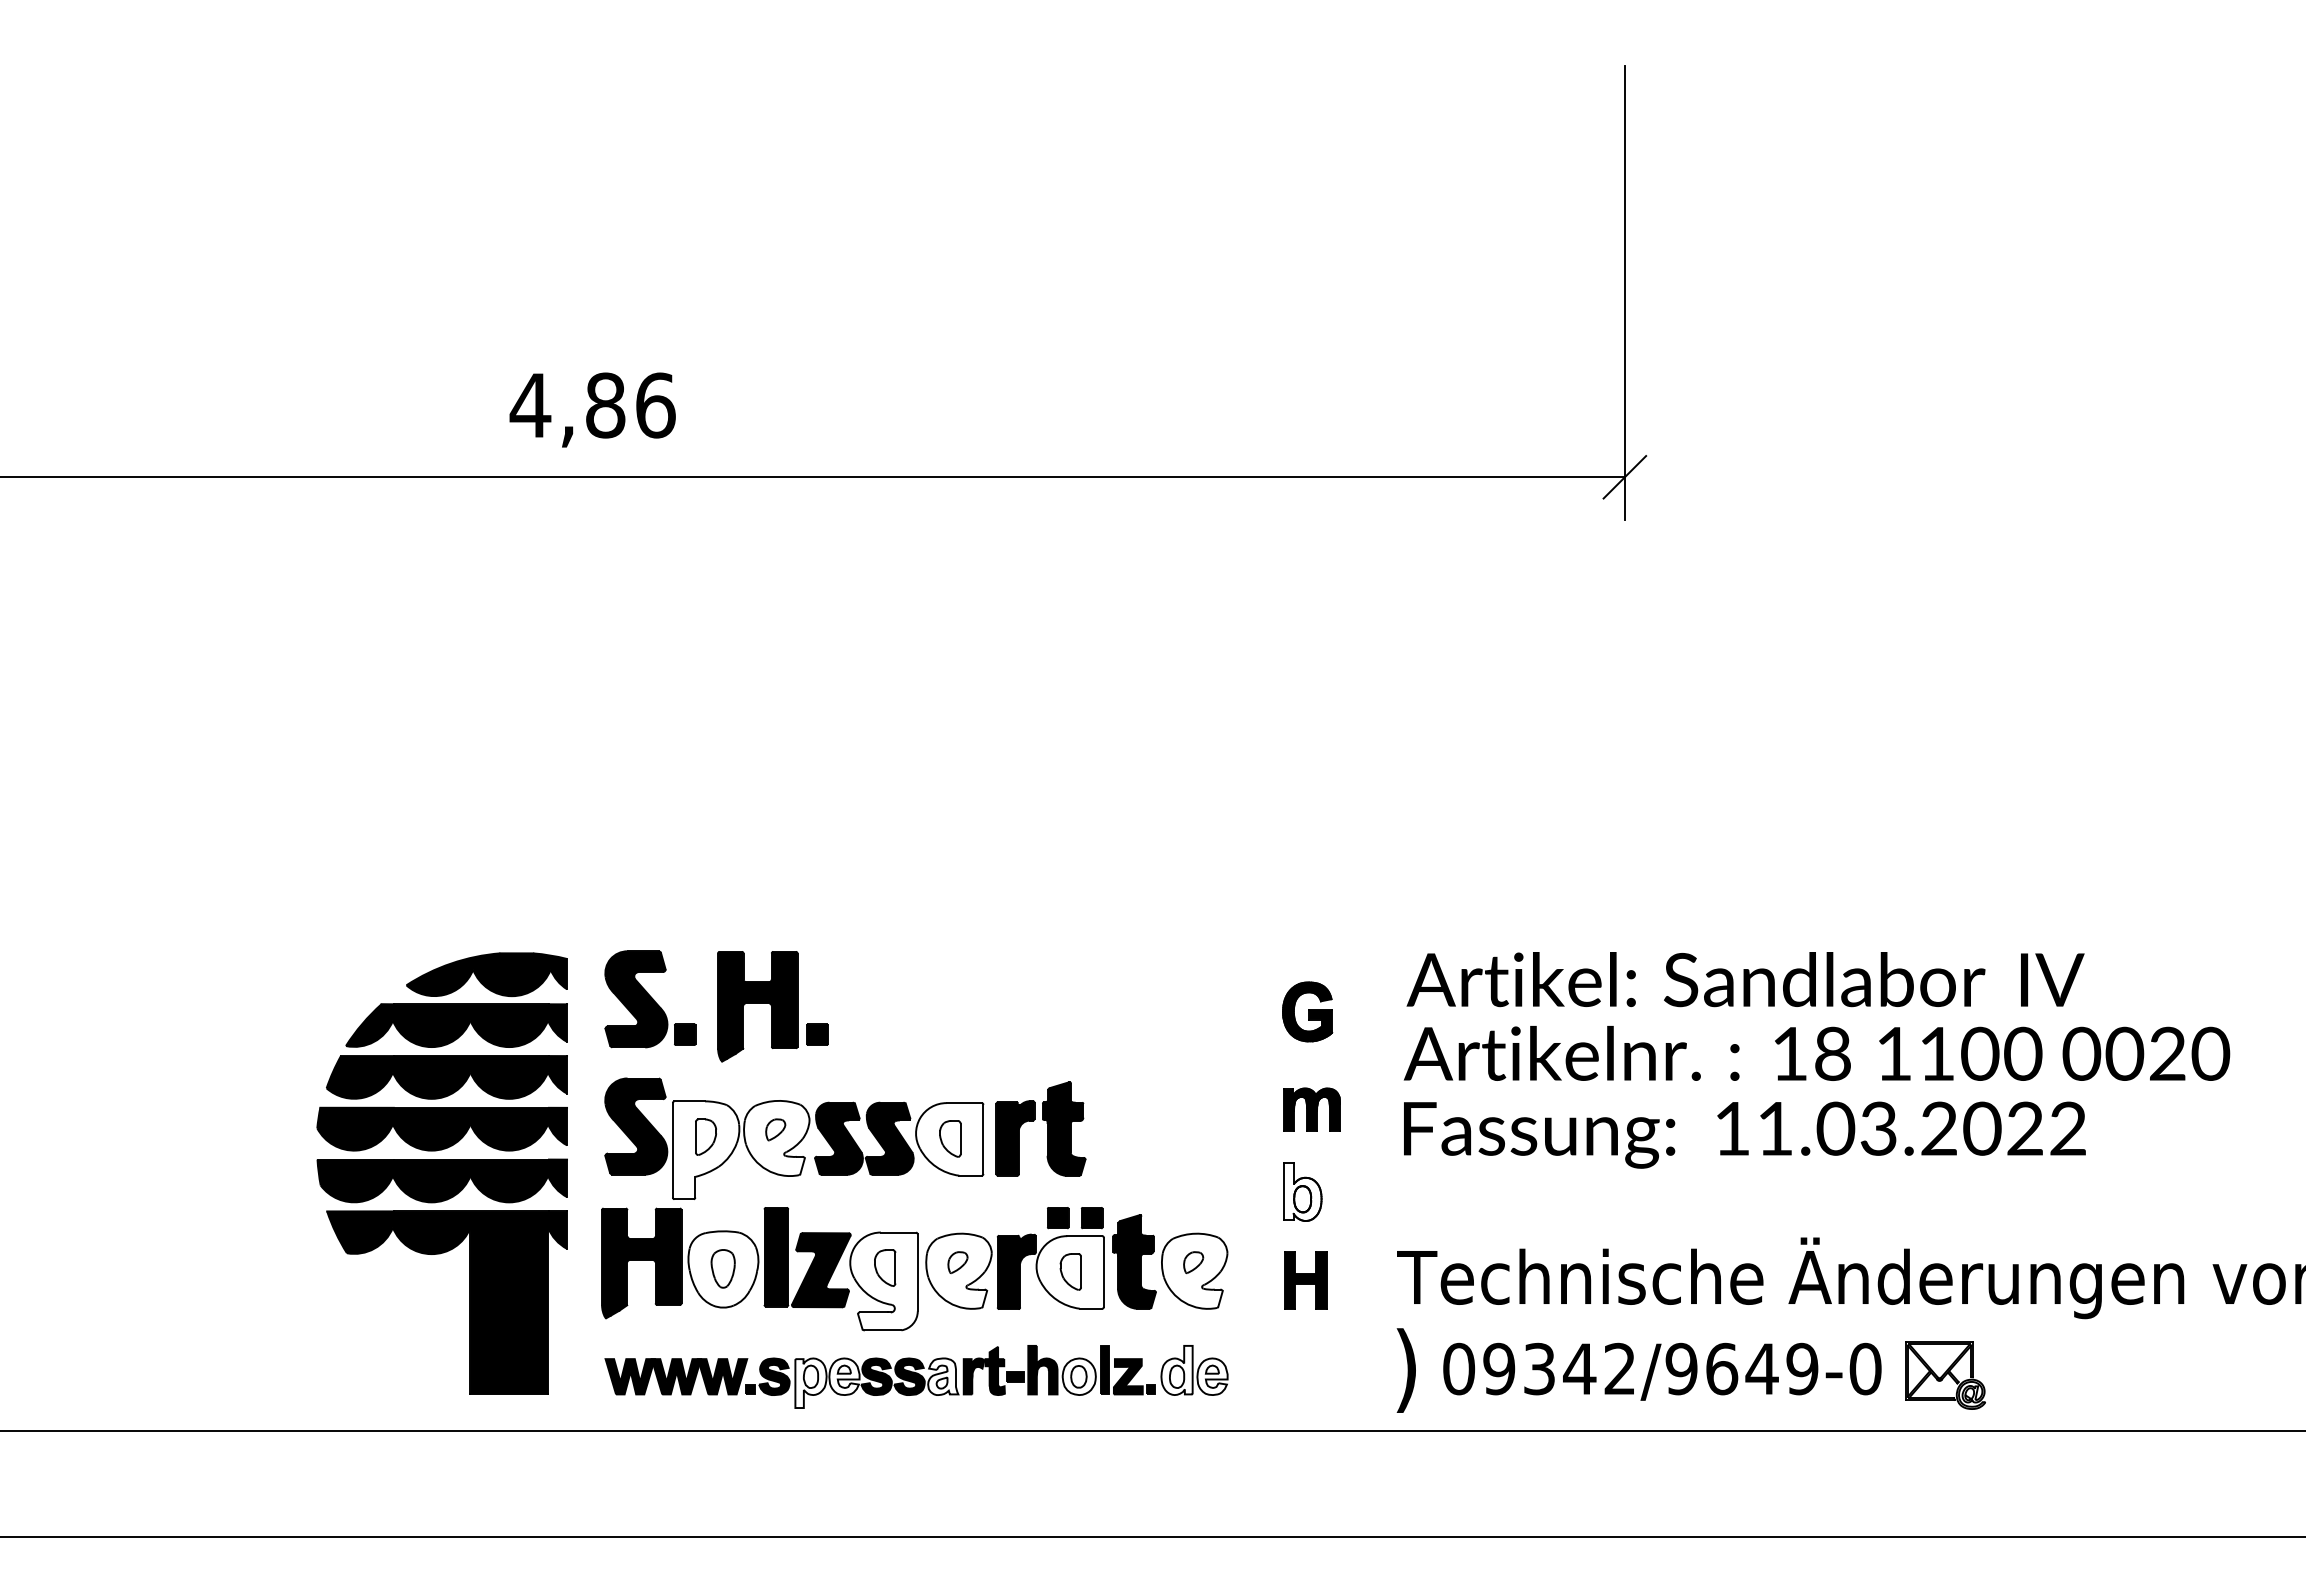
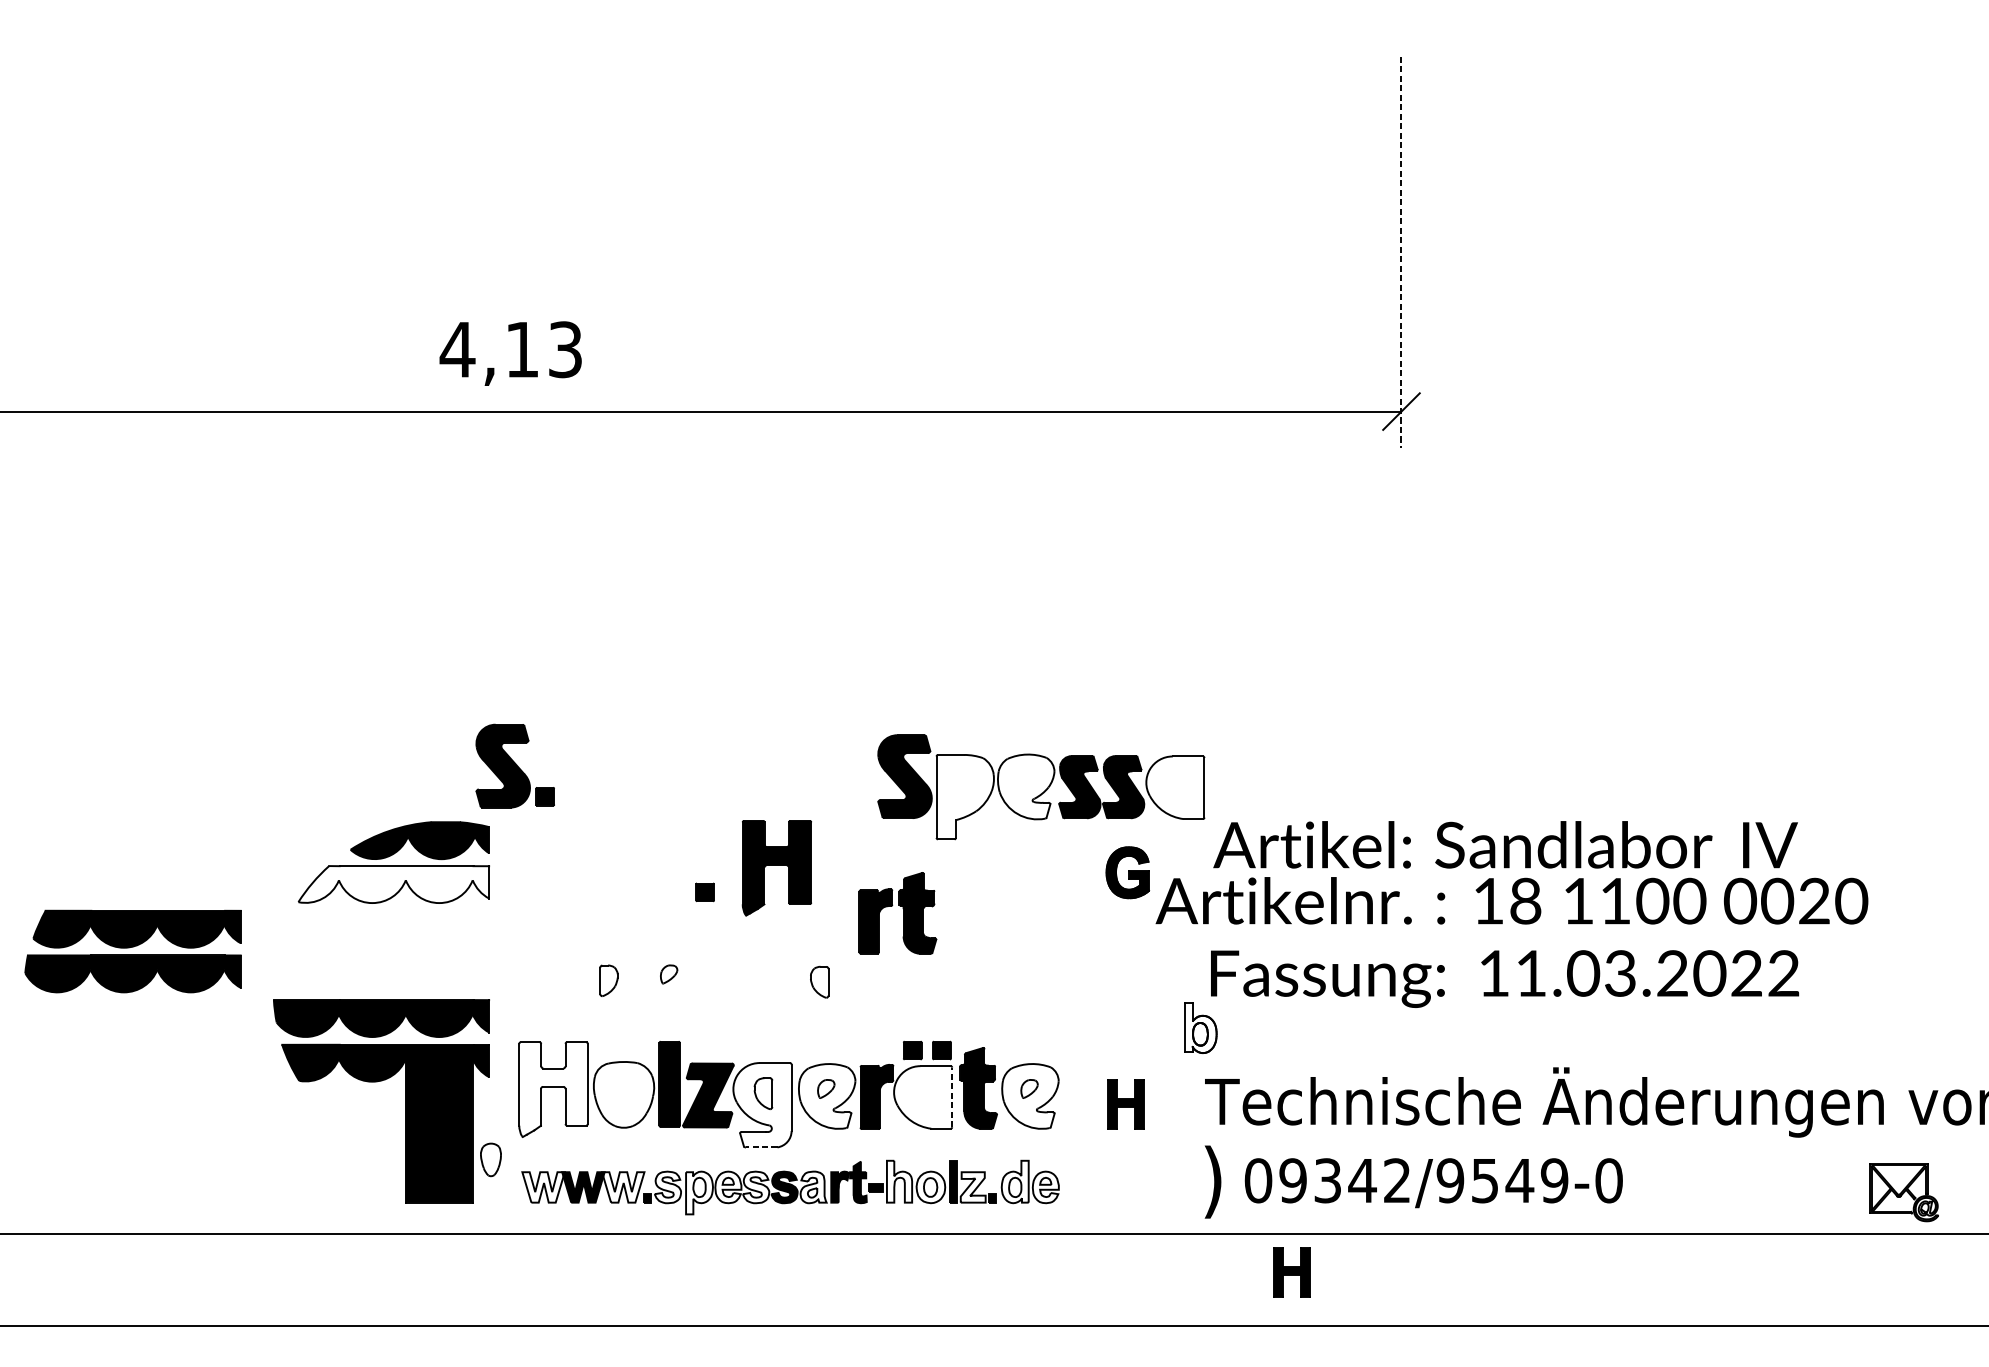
line: (1624, 292) -> (1401, 252), solid -> dashed
text: (630, 405) -> (543, 349), 4,86 -> 4,13
part: (650, 999) -> (515, 766), moved
part: (757, 1006) -> (776, 868), moved
fill: (456, 1025) -> (393, 884), removed
text: (1816, 1053) -> (1511, 900), moved
part: (441, 1103) -> (132, 951), moved
part: (1311, 1109) -> (1131, 956), removed
part: (1047, 1128) -> (903, 912), moved
part: (794, 1138) -> (1041, 787), moved
part: (1302, 1191) -> (1200, 1027), moved
fill: (641, 1263) -> (553, 1089), removed
part: (722, 1268) -> (490, 1159), moved
part: (1070, 1271) -> (923, 1096), removed
line: (1103, 1272) -> (951, 1097), solid -> dashed
line: (882, 1330) -> (761, 1147), solid -> dashed
text: (1722, 1368) -> (1485, 1180), 09342/9649-0 -> 09342/9549-0
fill: (1042, 1369) -> (899, 1181), removed
part: (1945, 1375) -> (1904, 1192), moved
fill: (629, 1376) -> (542, 1187), removed
fill: (722, 1376) -> (623, 1187), removed
fill: (774, 1376) -> (668, 1187), removed
fill: (876, 1376) -> (756, 1187), removed
fill: (1127, 1376) -> (972, 1187), removed
part: (1497, 1475) -> (1291, 1272), added

